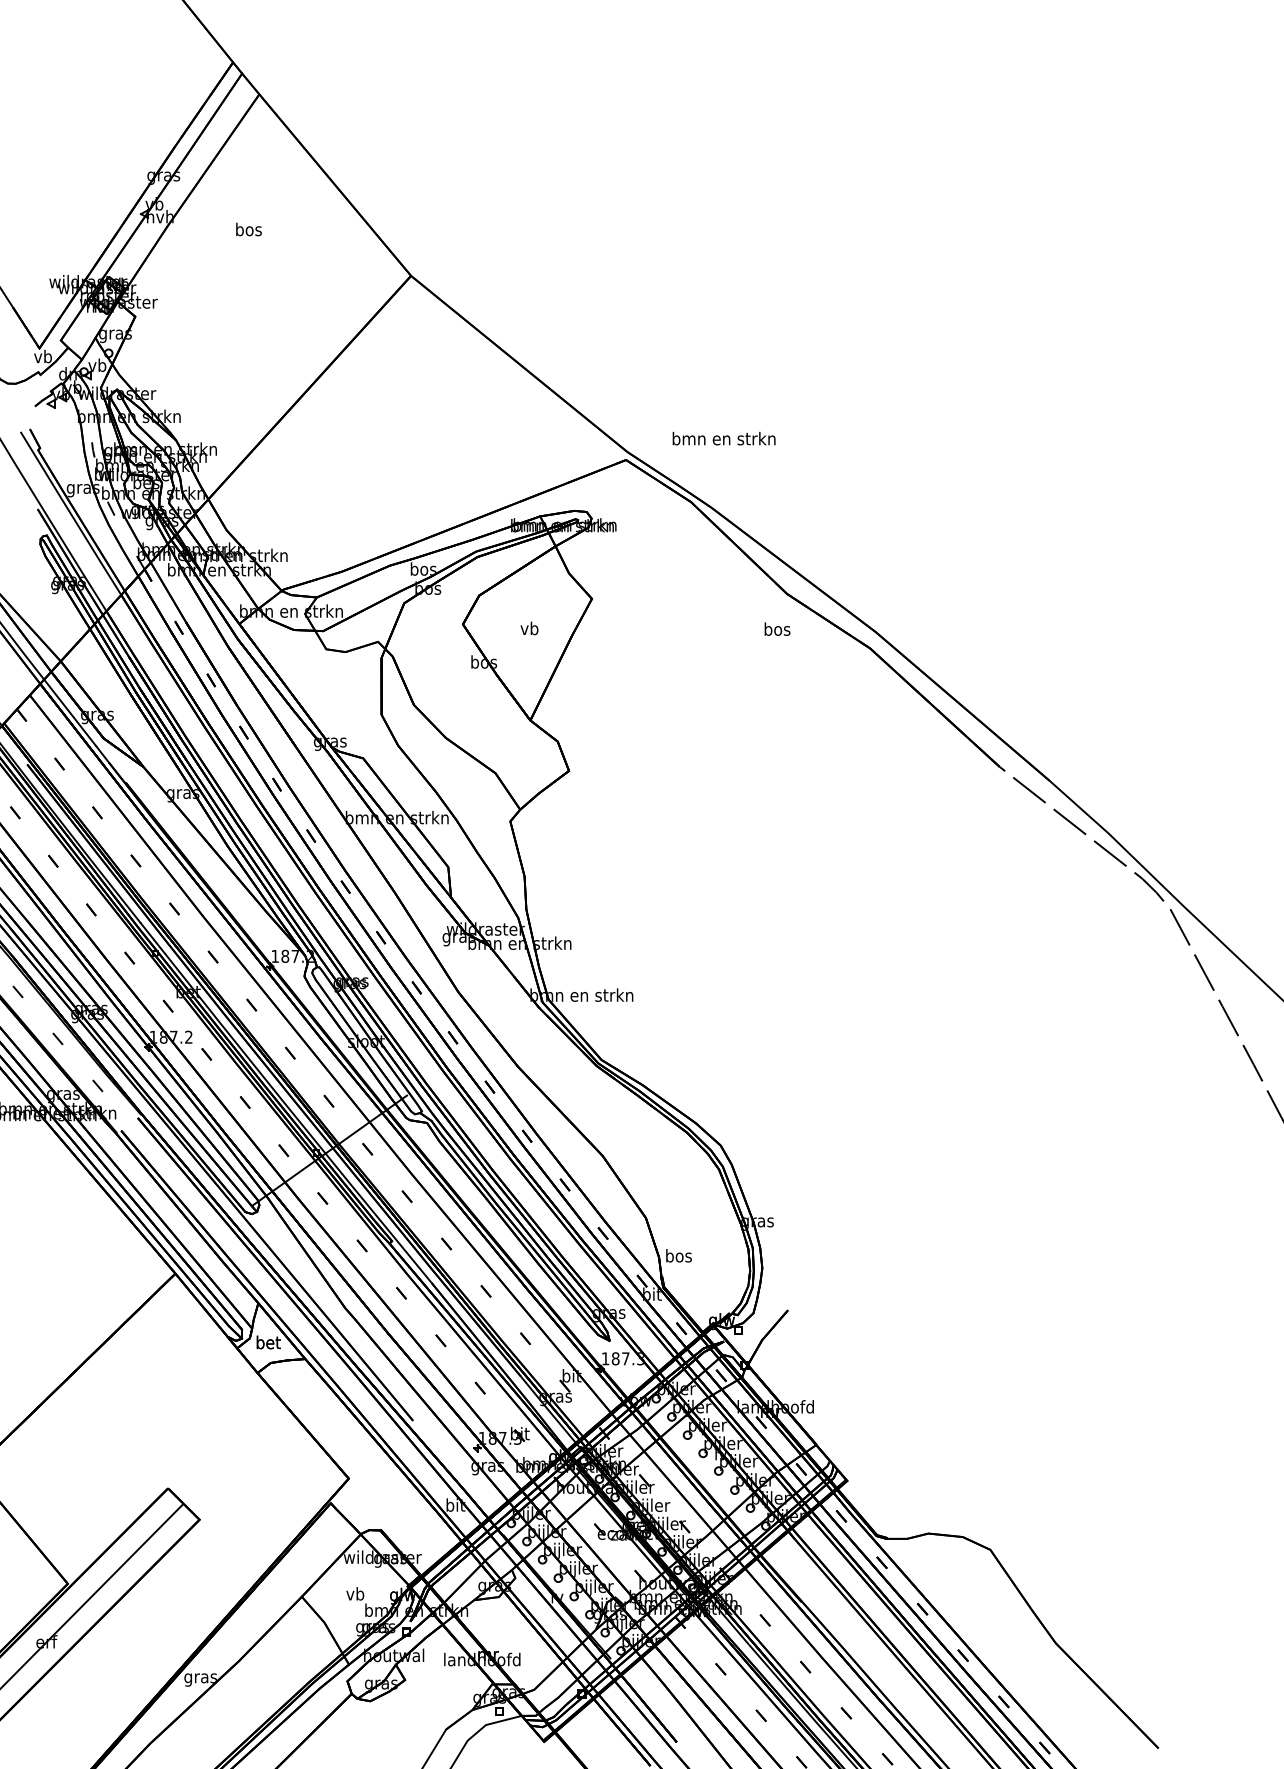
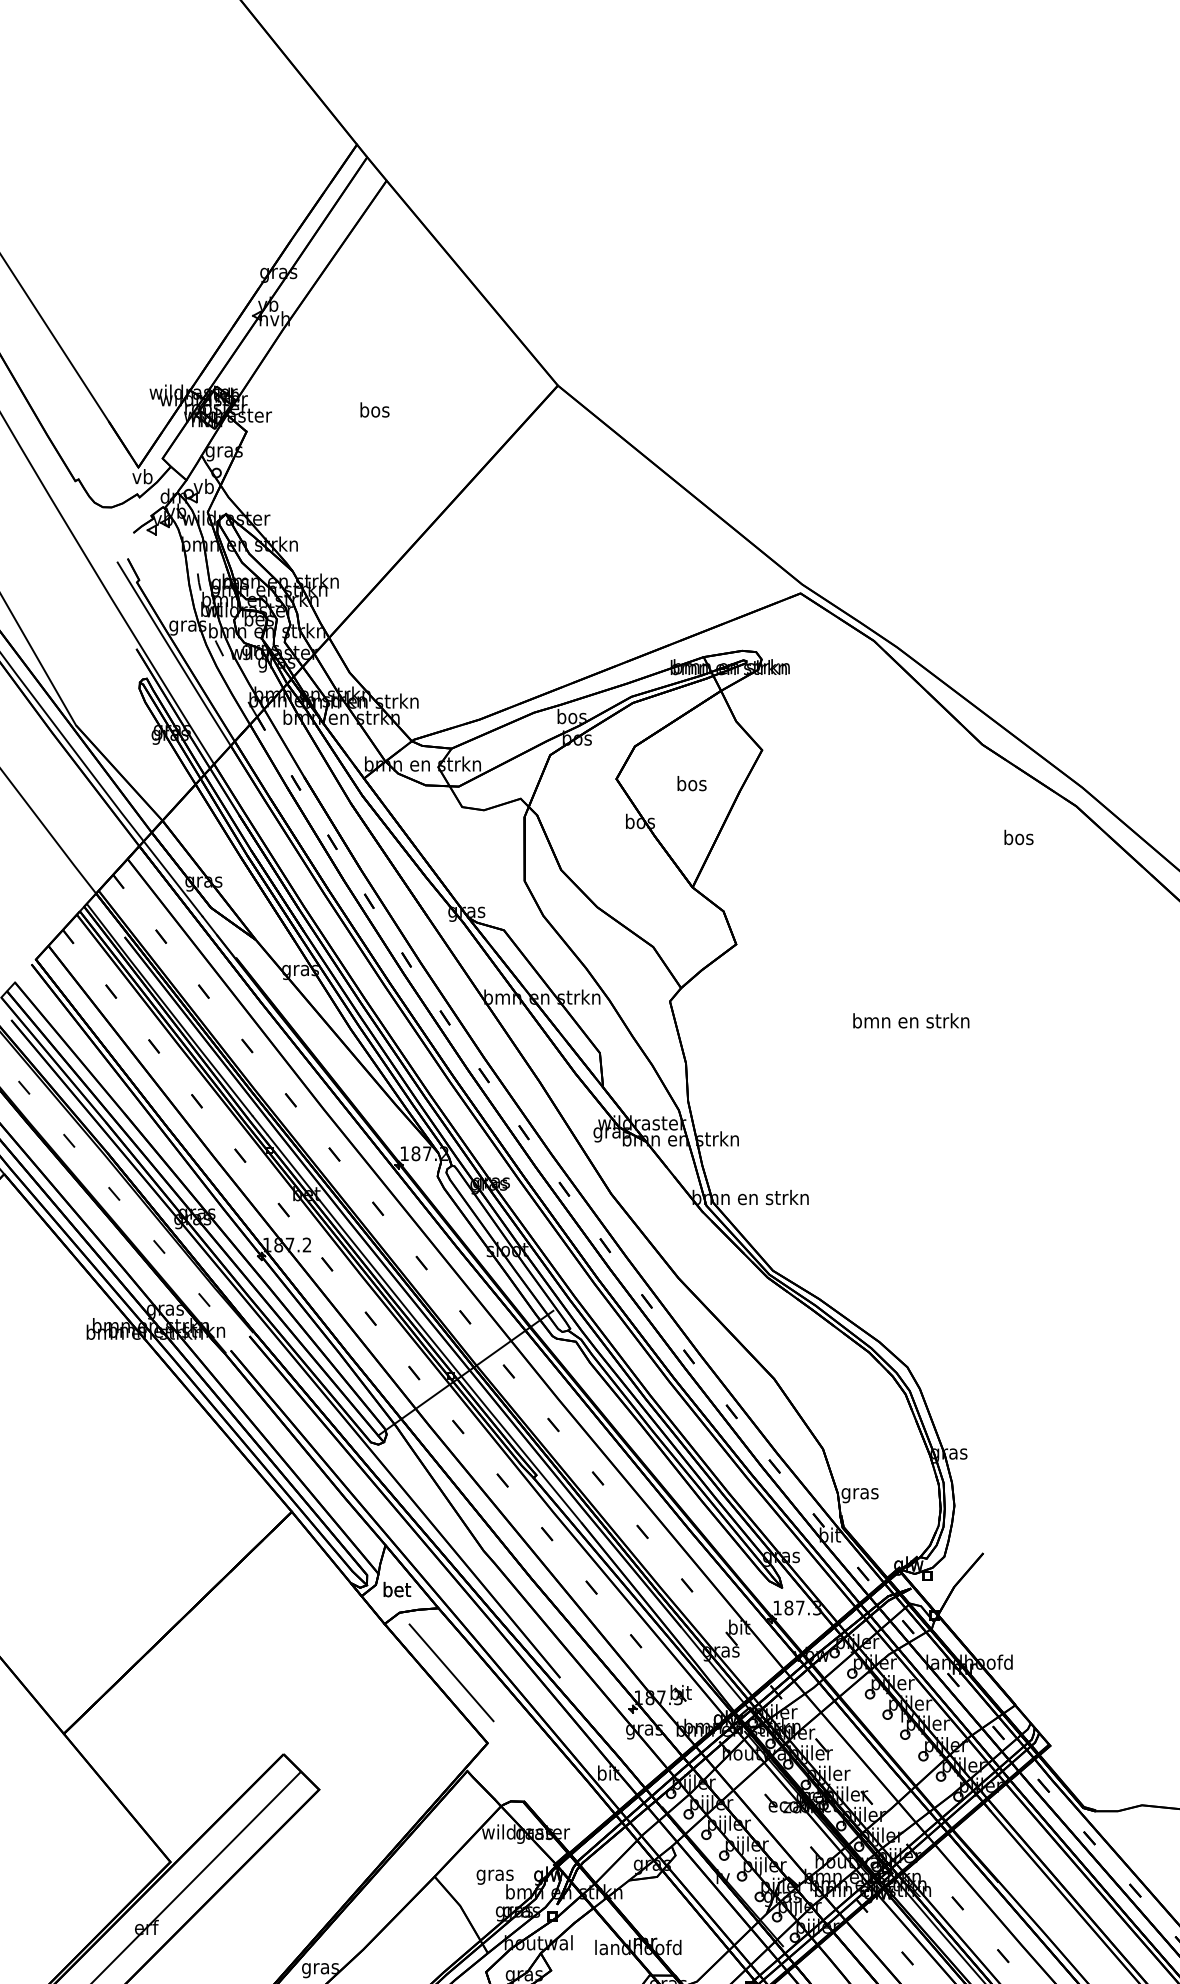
text: (248, 229) -> (374, 410), moved
text: (723, 438) -> (910, 1020), moved
text: (529, 628) -> (691, 783), vb -> bos
text: (777, 628) -> (1018, 836), moved
text: (678, 1257) -> (859, 1493), bos -> gras
line: (316, 1416) -> (451, 1673), added
text: (355, 1595) -> (495, 1875), vb -> gras

